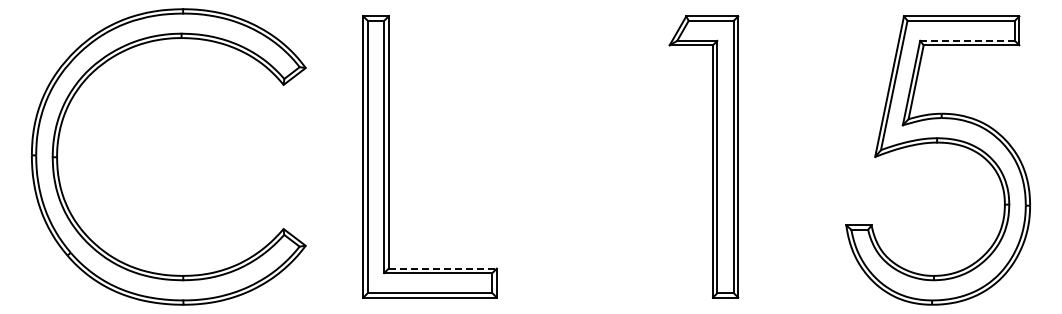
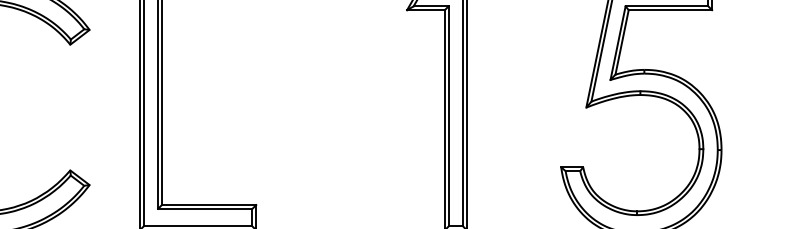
line: (967, 40) -> (666, 5), dashed -> solid
line: (443, 268) -> (209, 204), dashed -> solid

